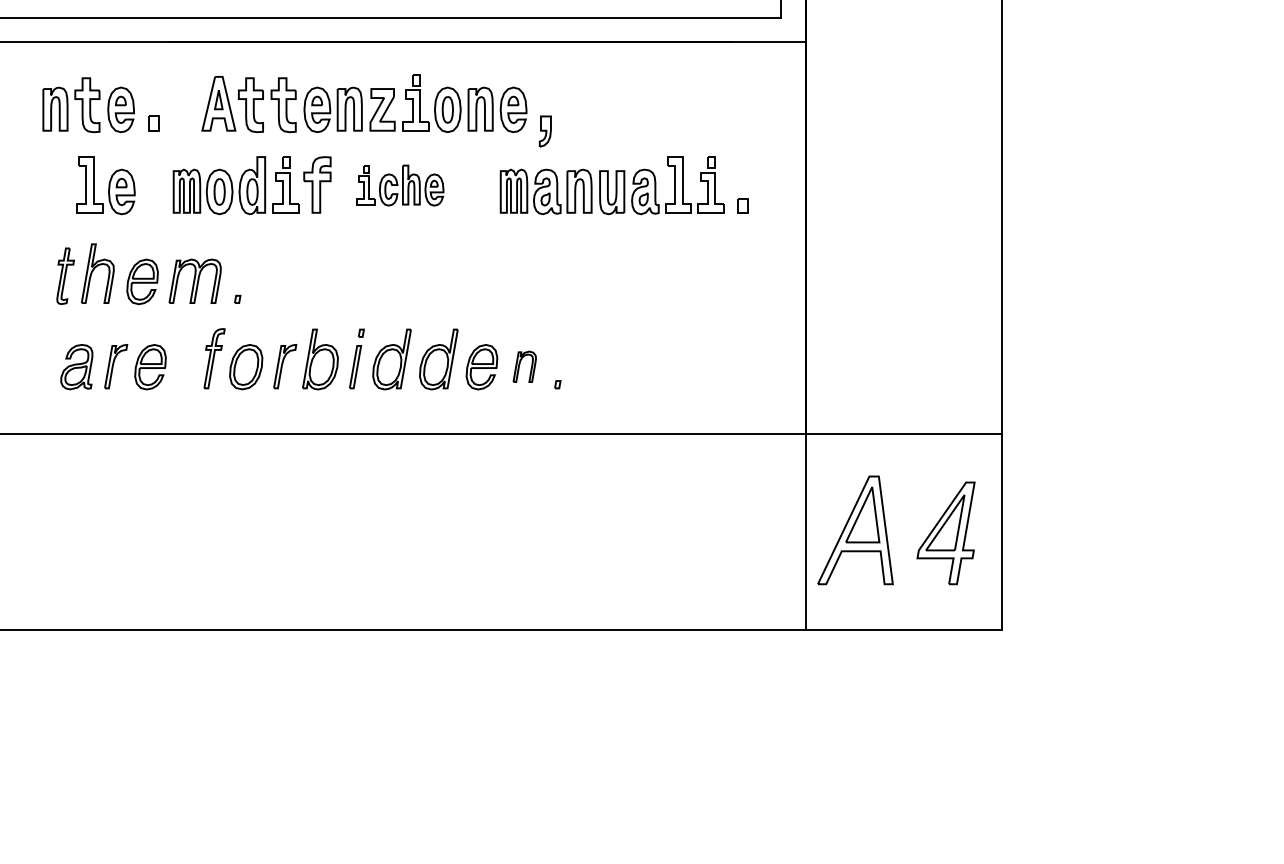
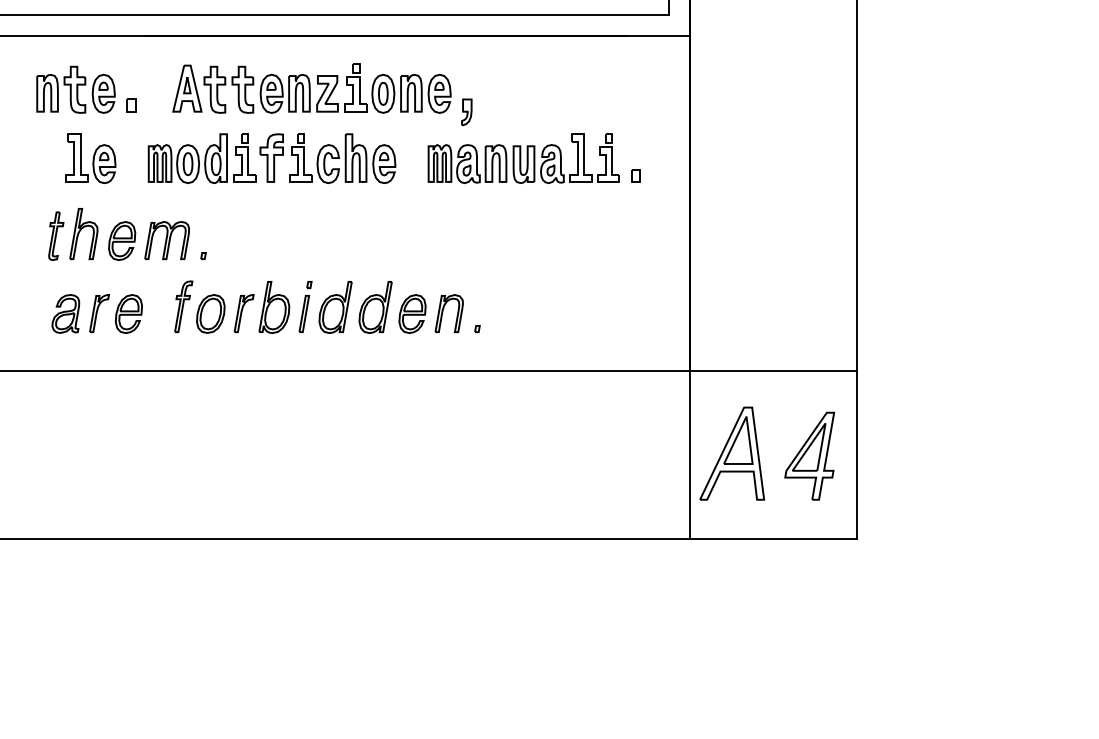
part: (400, 185) -> (342, 158), size x1.43
part: (523, 366) -> (448, 313), size x1.43

